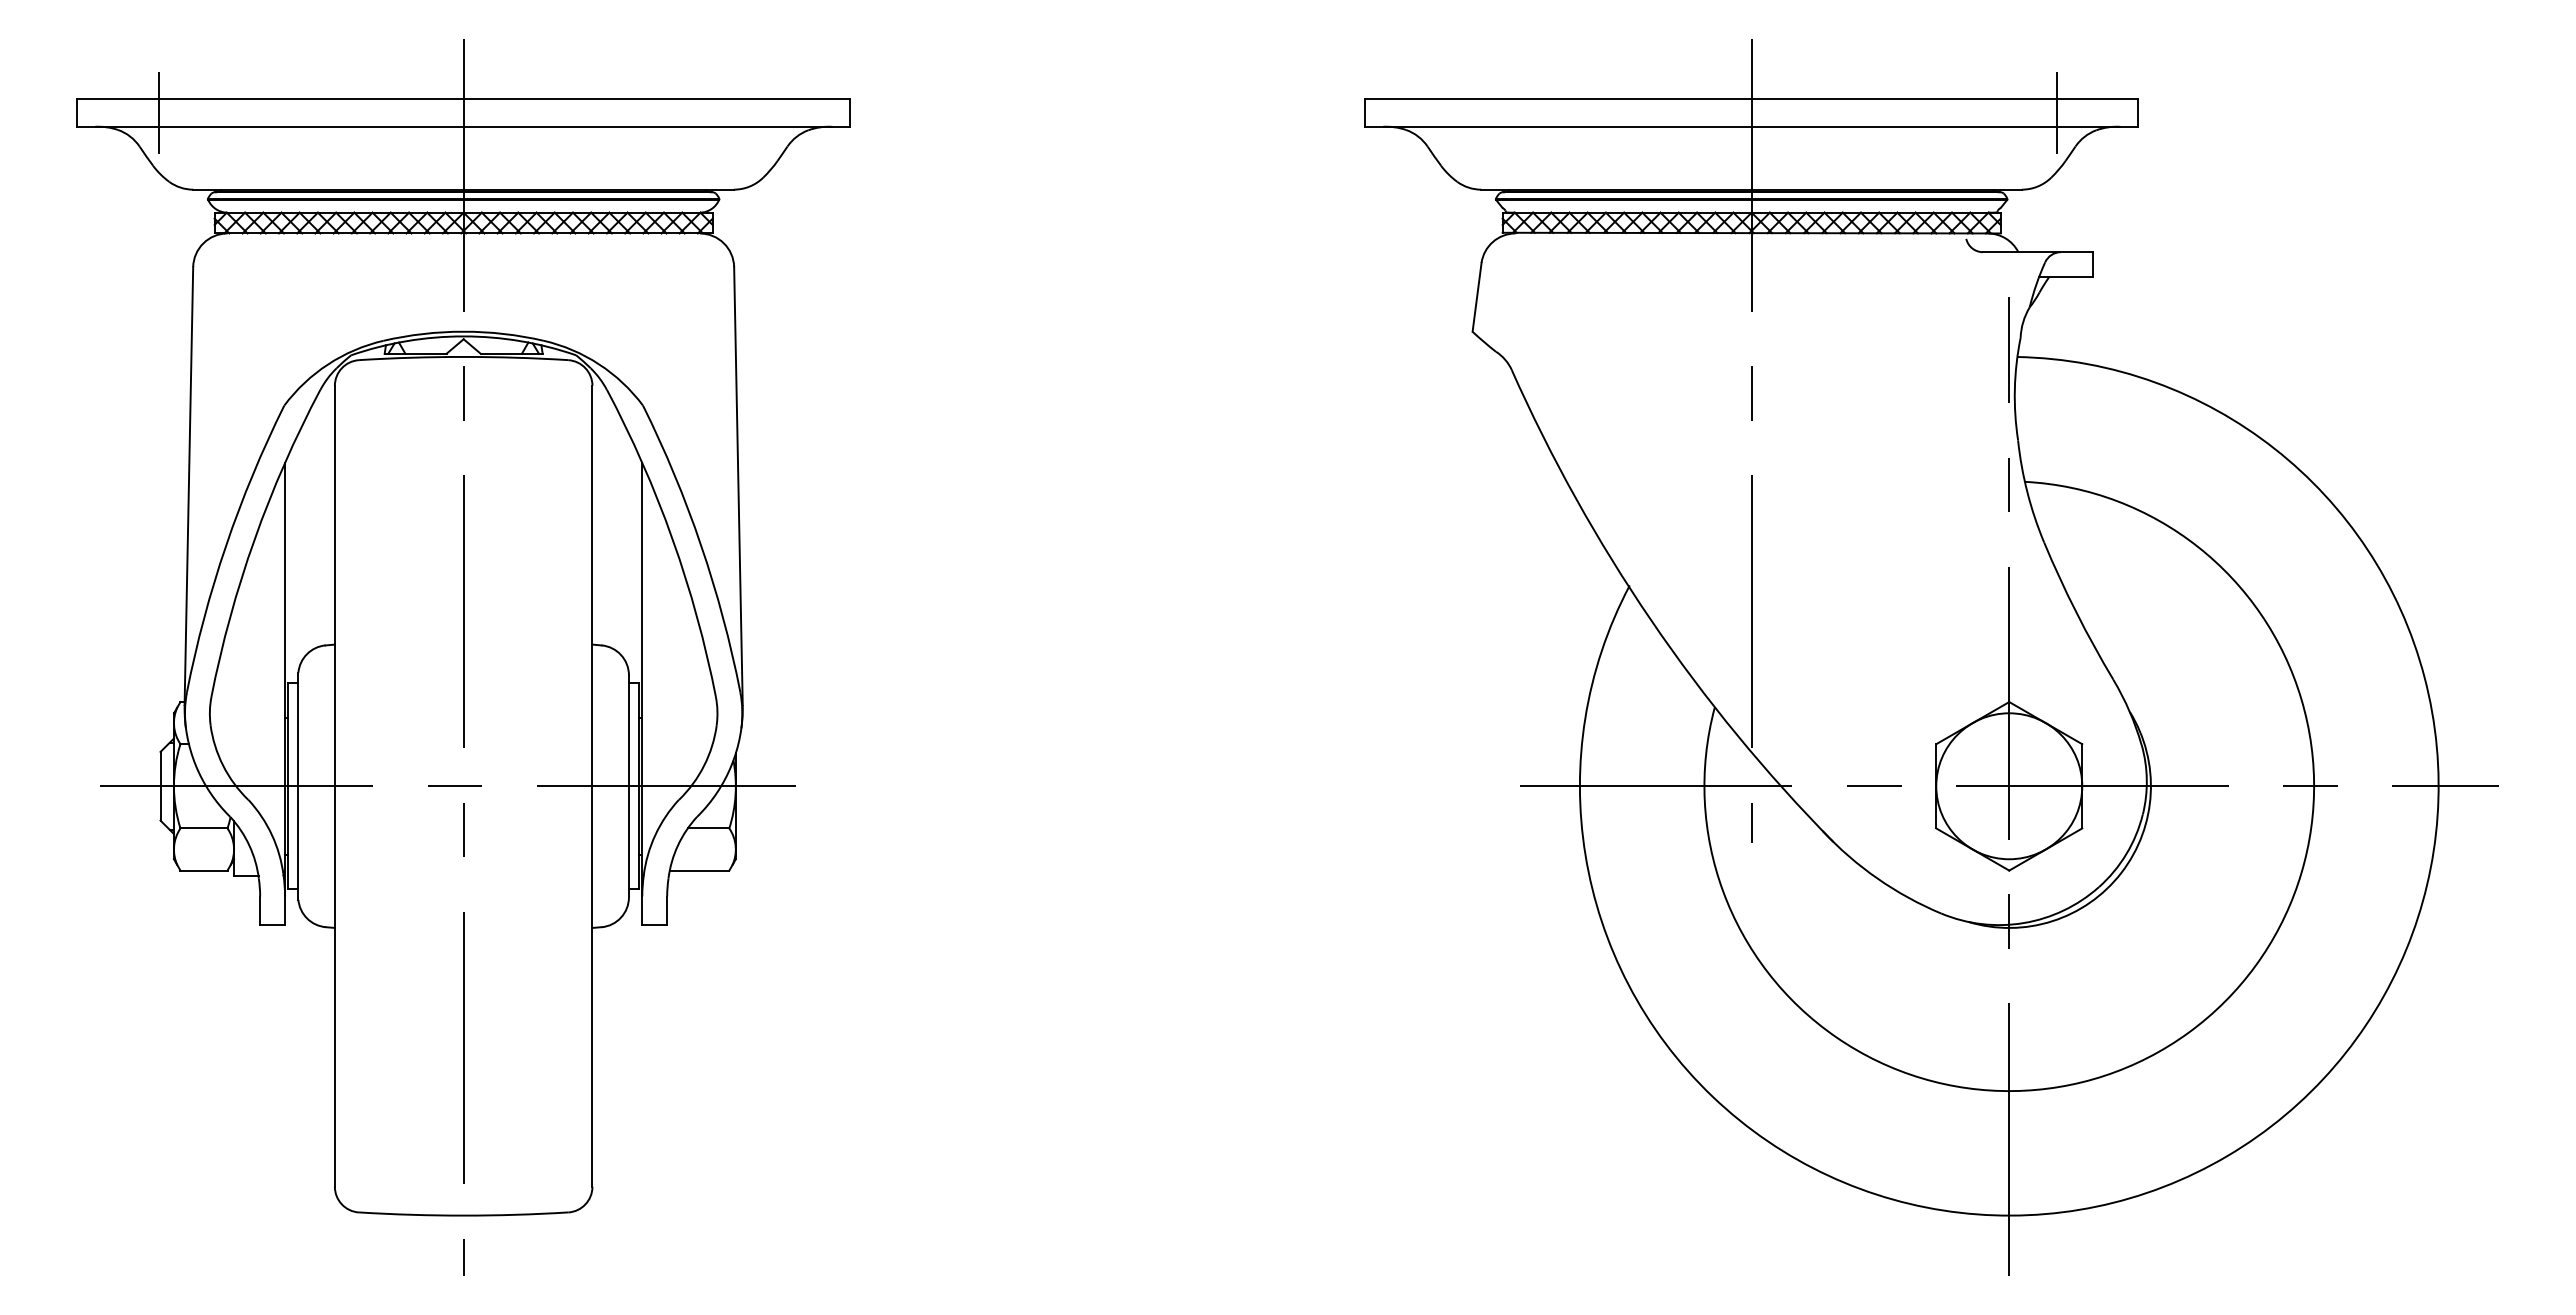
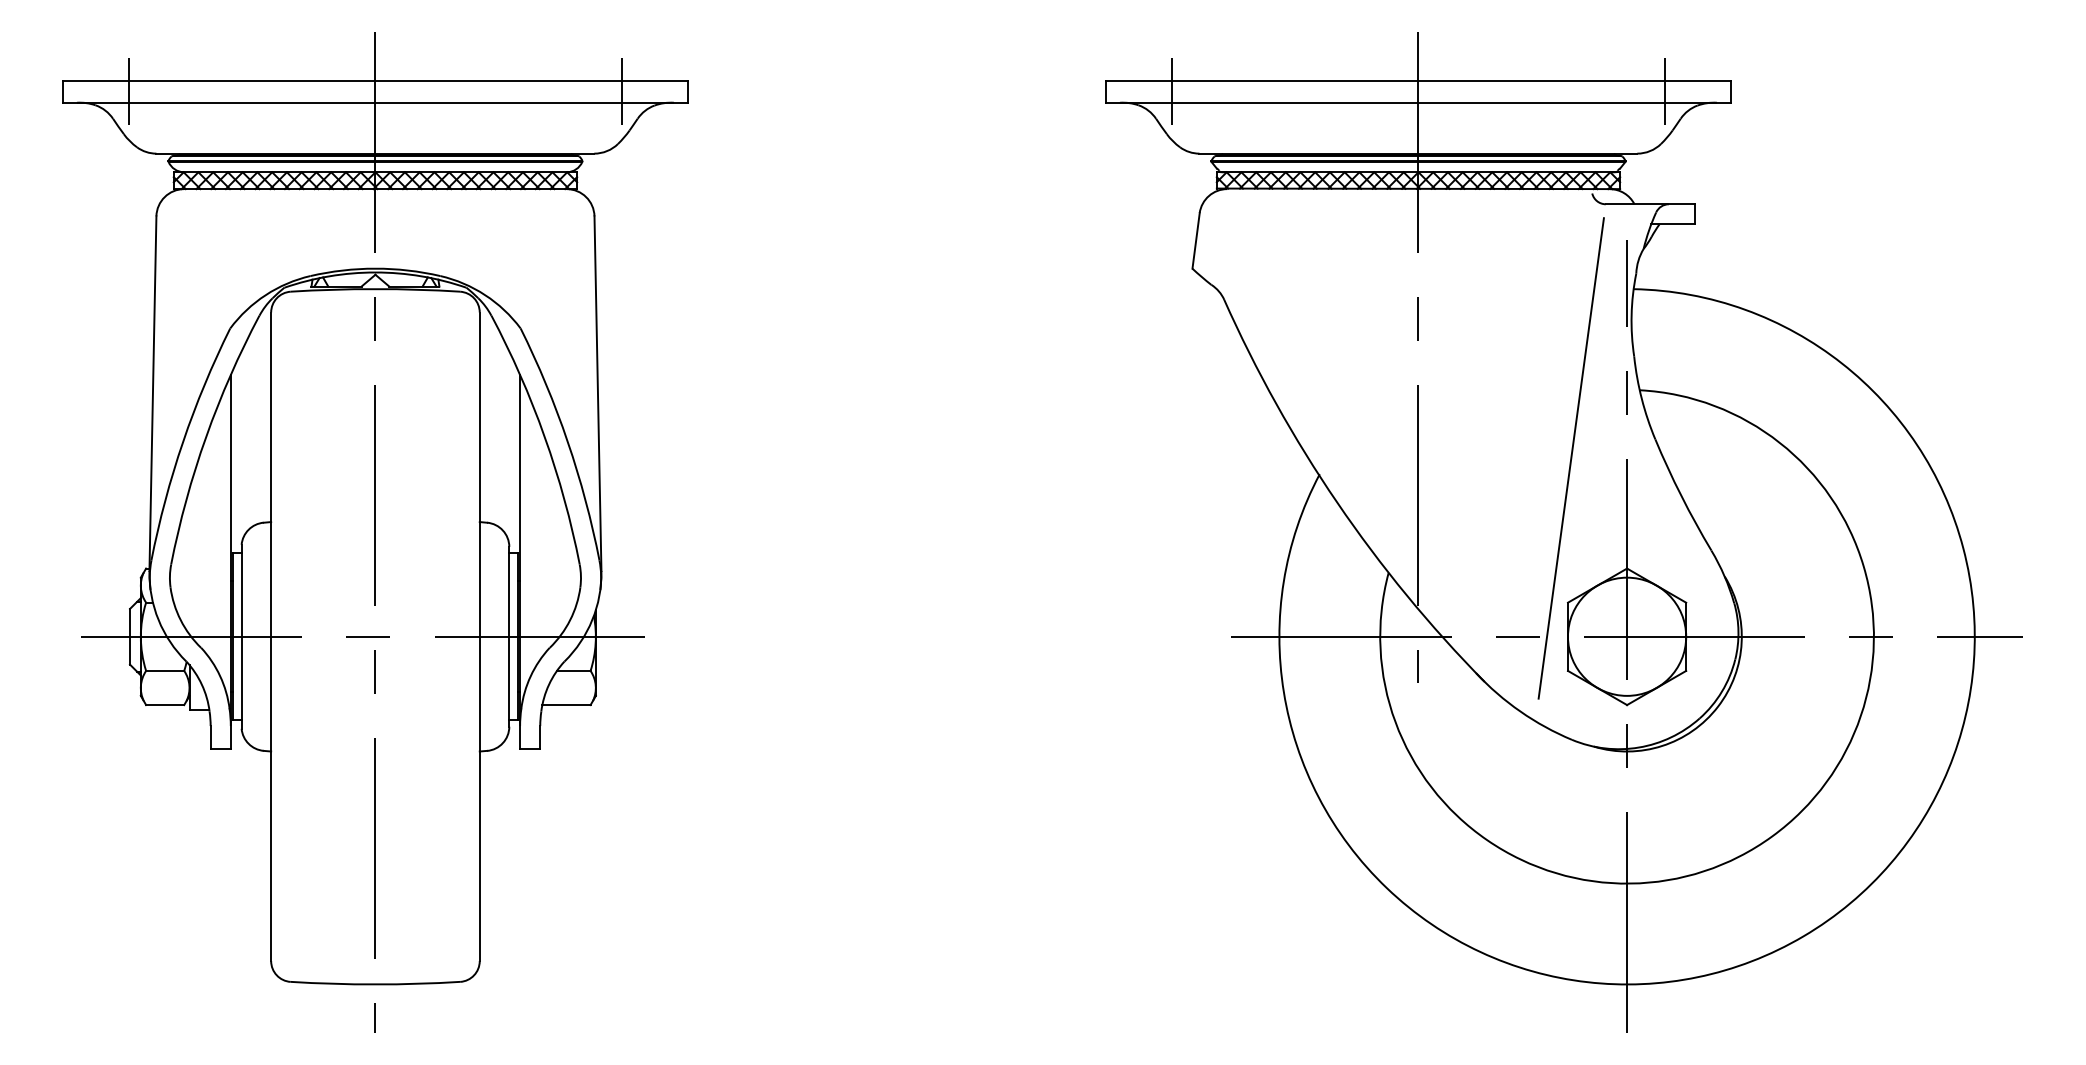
line: (768, 112) -> (622, 91), added
line: (1446, 112) -> (1171, 91), added
line: (1940, 565) -> (1571, 457), added

